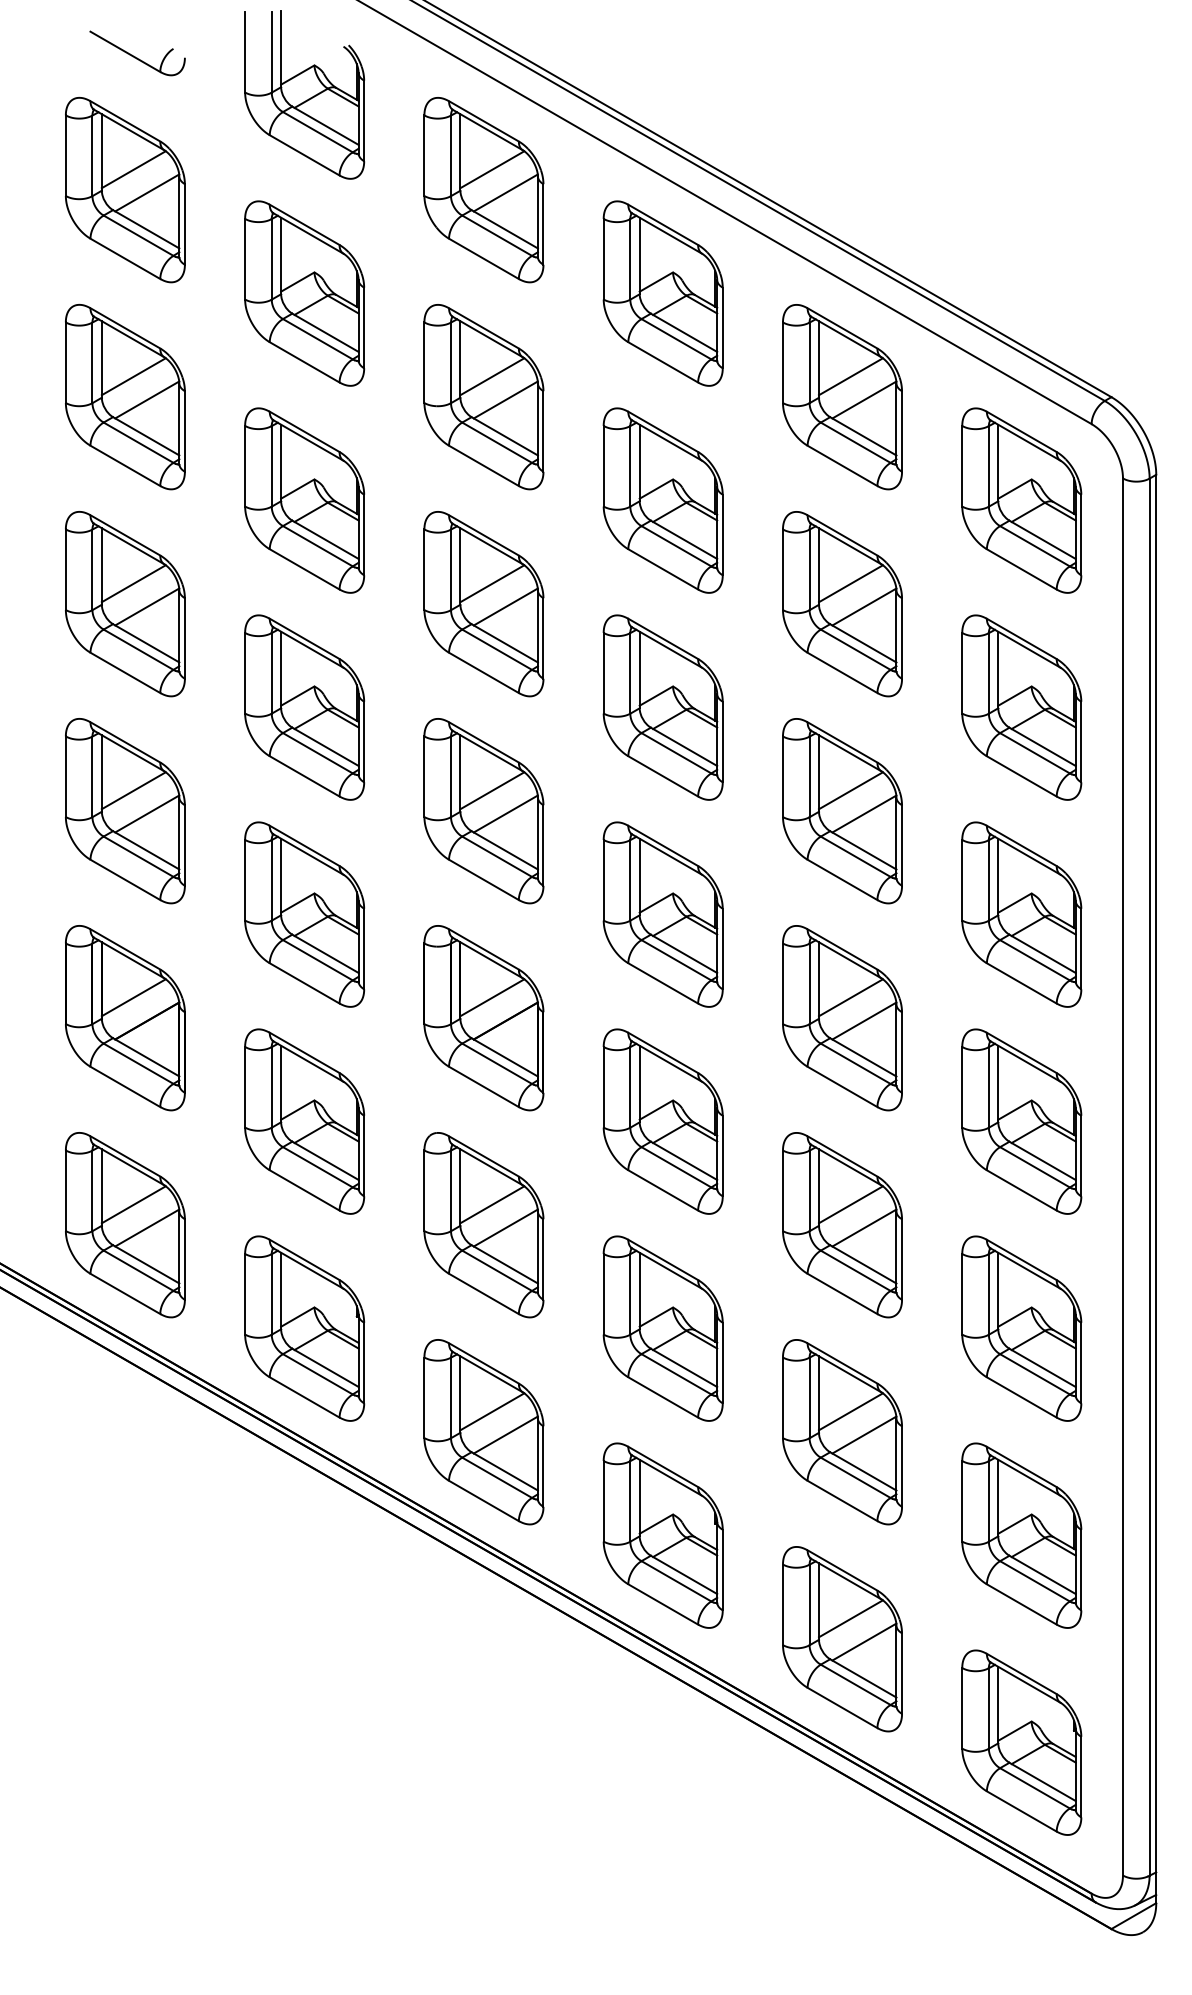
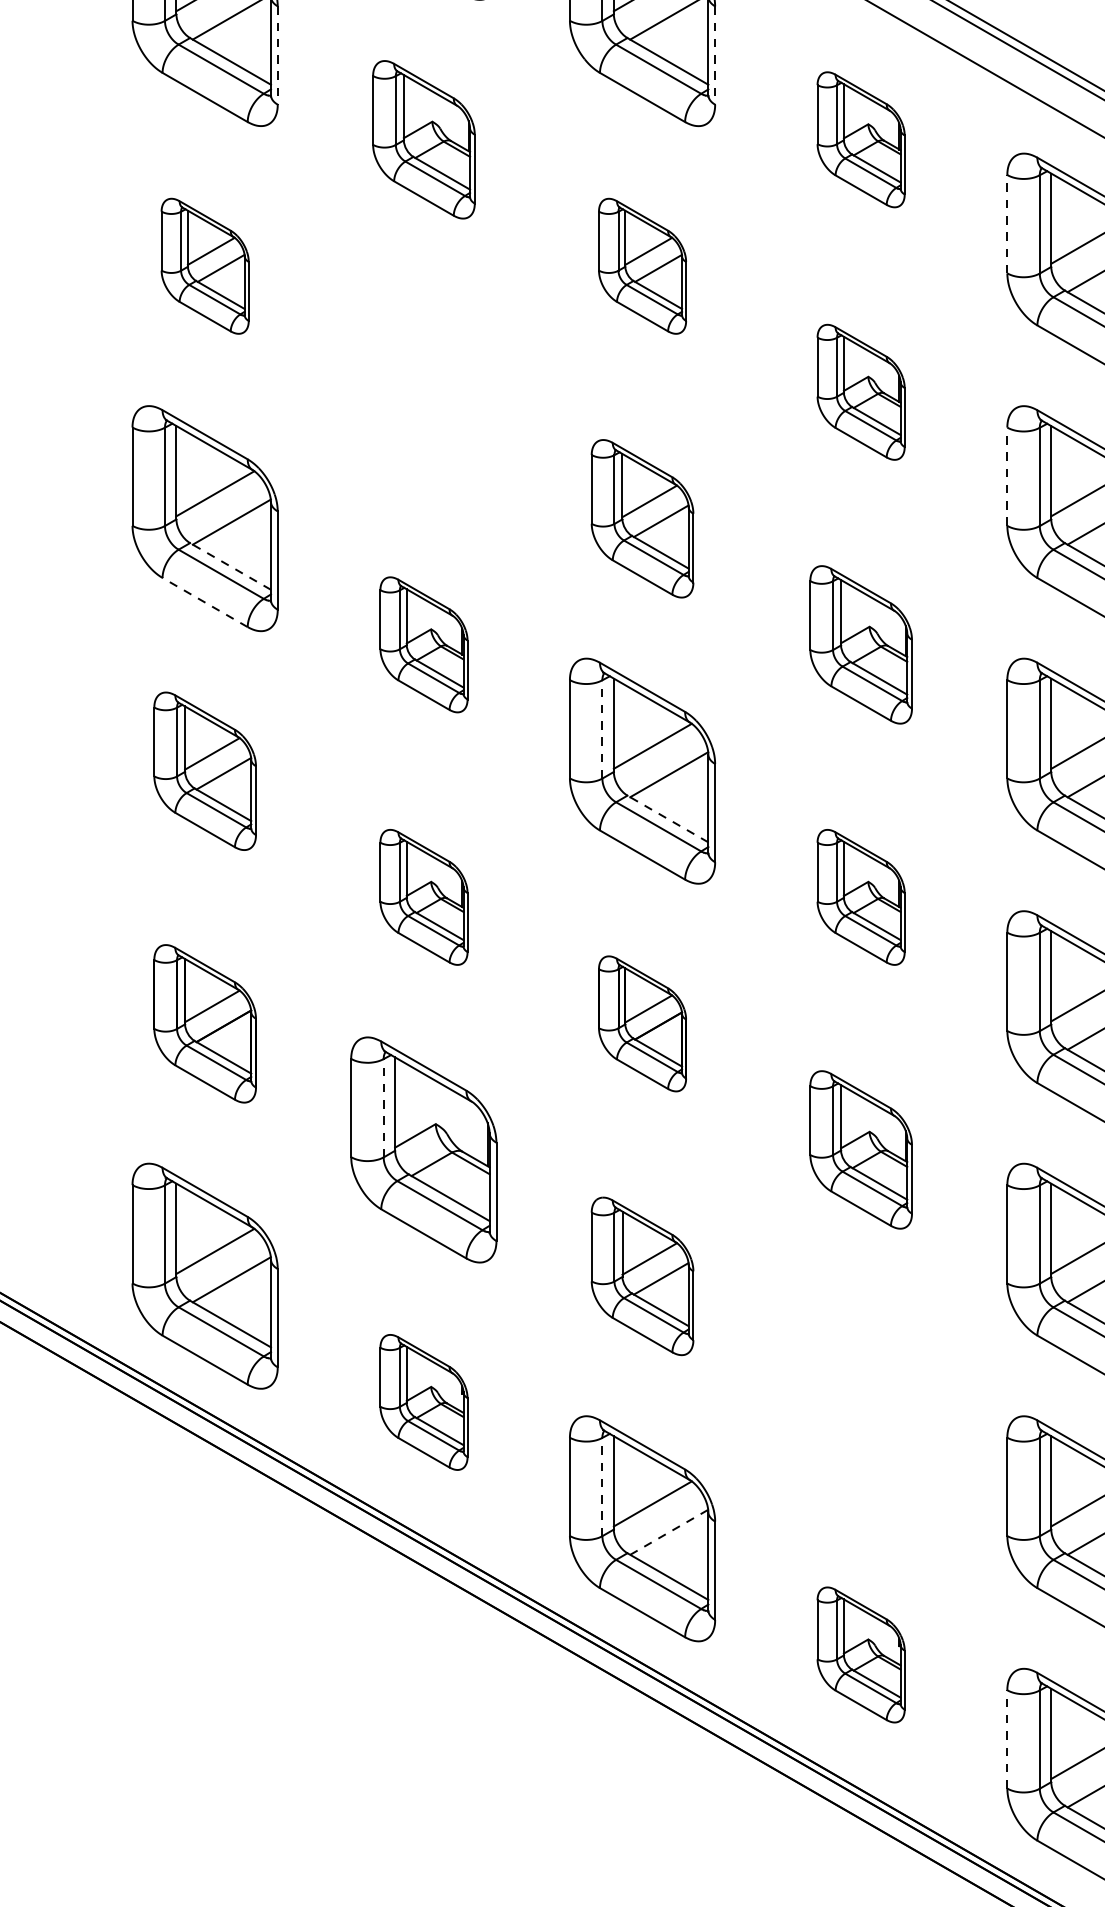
line: (184, 224) -> (277, 55), solid -> dashed
line: (543, 224) -> (715, 55), solid -> dashed
part: (304, 293) -> (423, 139), size x0.7
part: (662, 293) -> (860, 139), size x0.6
line: (782, 362) -> (1006, 223), solid -> dashed
part: (125, 397) -> (205, 266), size x0.6
part: (483, 397) -> (642, 266), size x0.6
part: (304, 500) -> (423, 392), removed
part: (662, 500) -> (860, 392), size x0.6
line: (782, 569) -> (1006, 476), solid -> dashed
part: (483, 604) -> (642, 519), size x0.7
line: (145, 643) -> (229, 566), solid -> dashed
line: (124, 672) -> (204, 602), solid -> dashed
part: (304, 707) -> (423, 644), size x0.6
part: (662, 707) -> (860, 644), size x0.7
line: (451, 776) -> (602, 728), solid -> dashed
part: (125, 811) -> (205, 771), size x0.7
line: (504, 850) -> (667, 819), solid -> dashed
part: (304, 914) -> (423, 897), size x0.6
part: (662, 914) -> (860, 897), size x0.6
part: (125, 1018) -> (205, 1024), size x0.7
part: (483, 1018) -> (642, 1024), size x0.6
line: (271, 1086) -> (383, 1107), solid -> dashed
part: (662, 1121) -> (860, 1149), size x0.7
part: (483, 1225) -> (642, 1276), size x0.7
part: (304, 1328) -> (423, 1402), size x0.6
part: (662, 1328) -> (860, 1402), removed
line: (451, 1397) -> (602, 1486), solid -> dashed
line: (505, 1435) -> (668, 1532), solid -> dashed
part: (662, 1535) -> (860, 1654), size x0.6
line: (782, 1604) -> (1006, 1739), solid -> dashed

